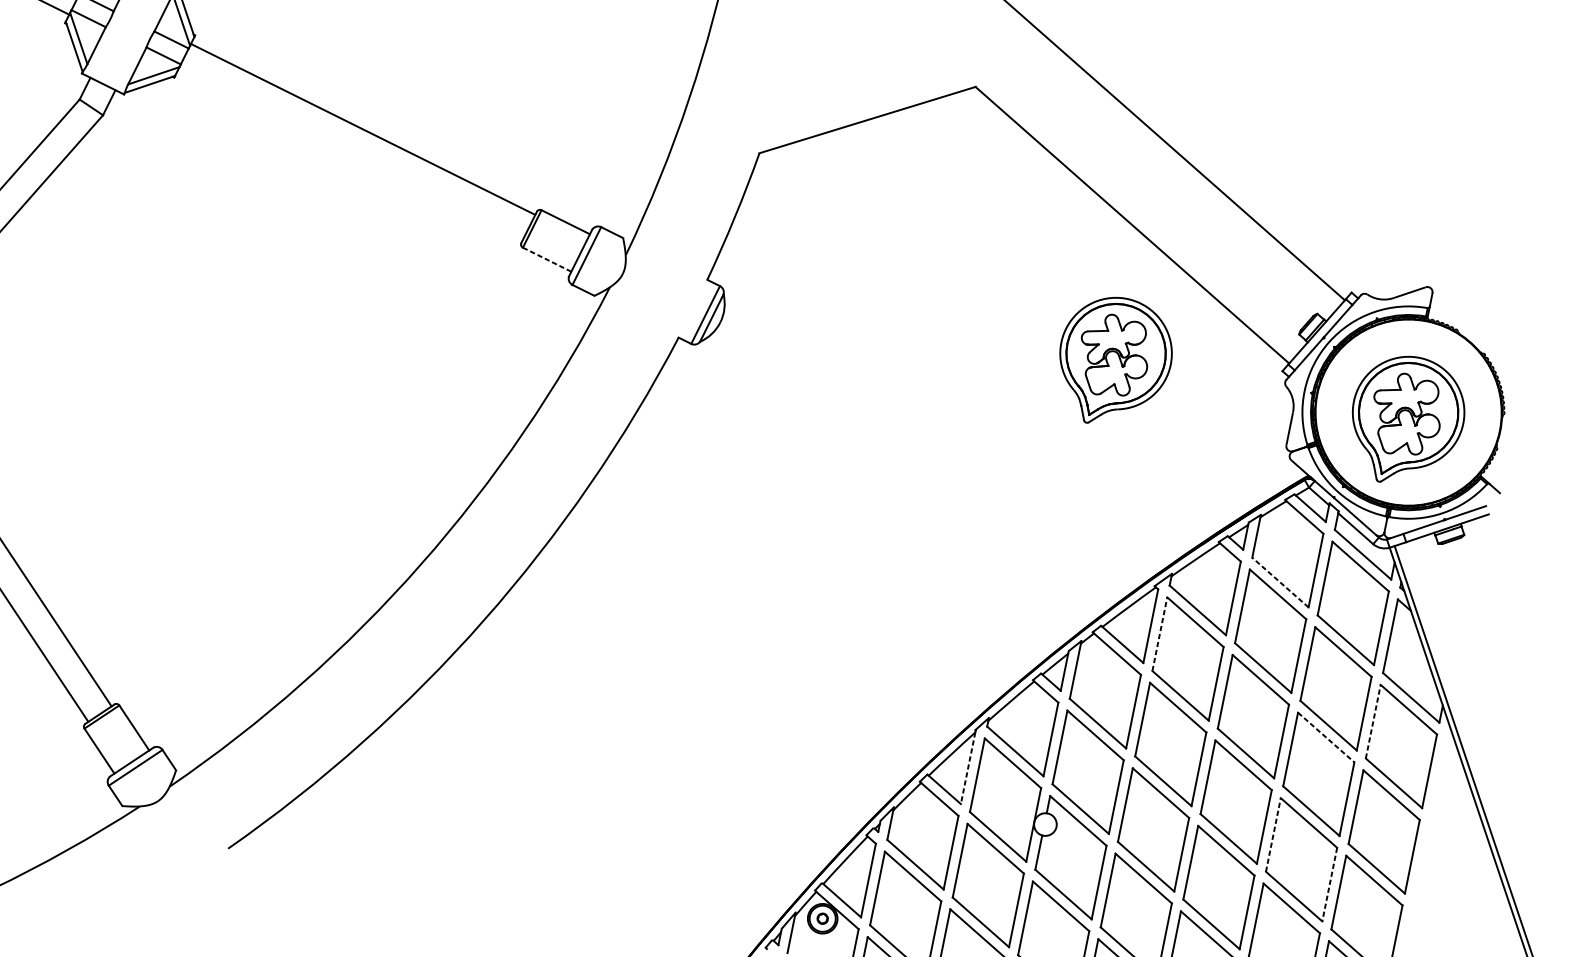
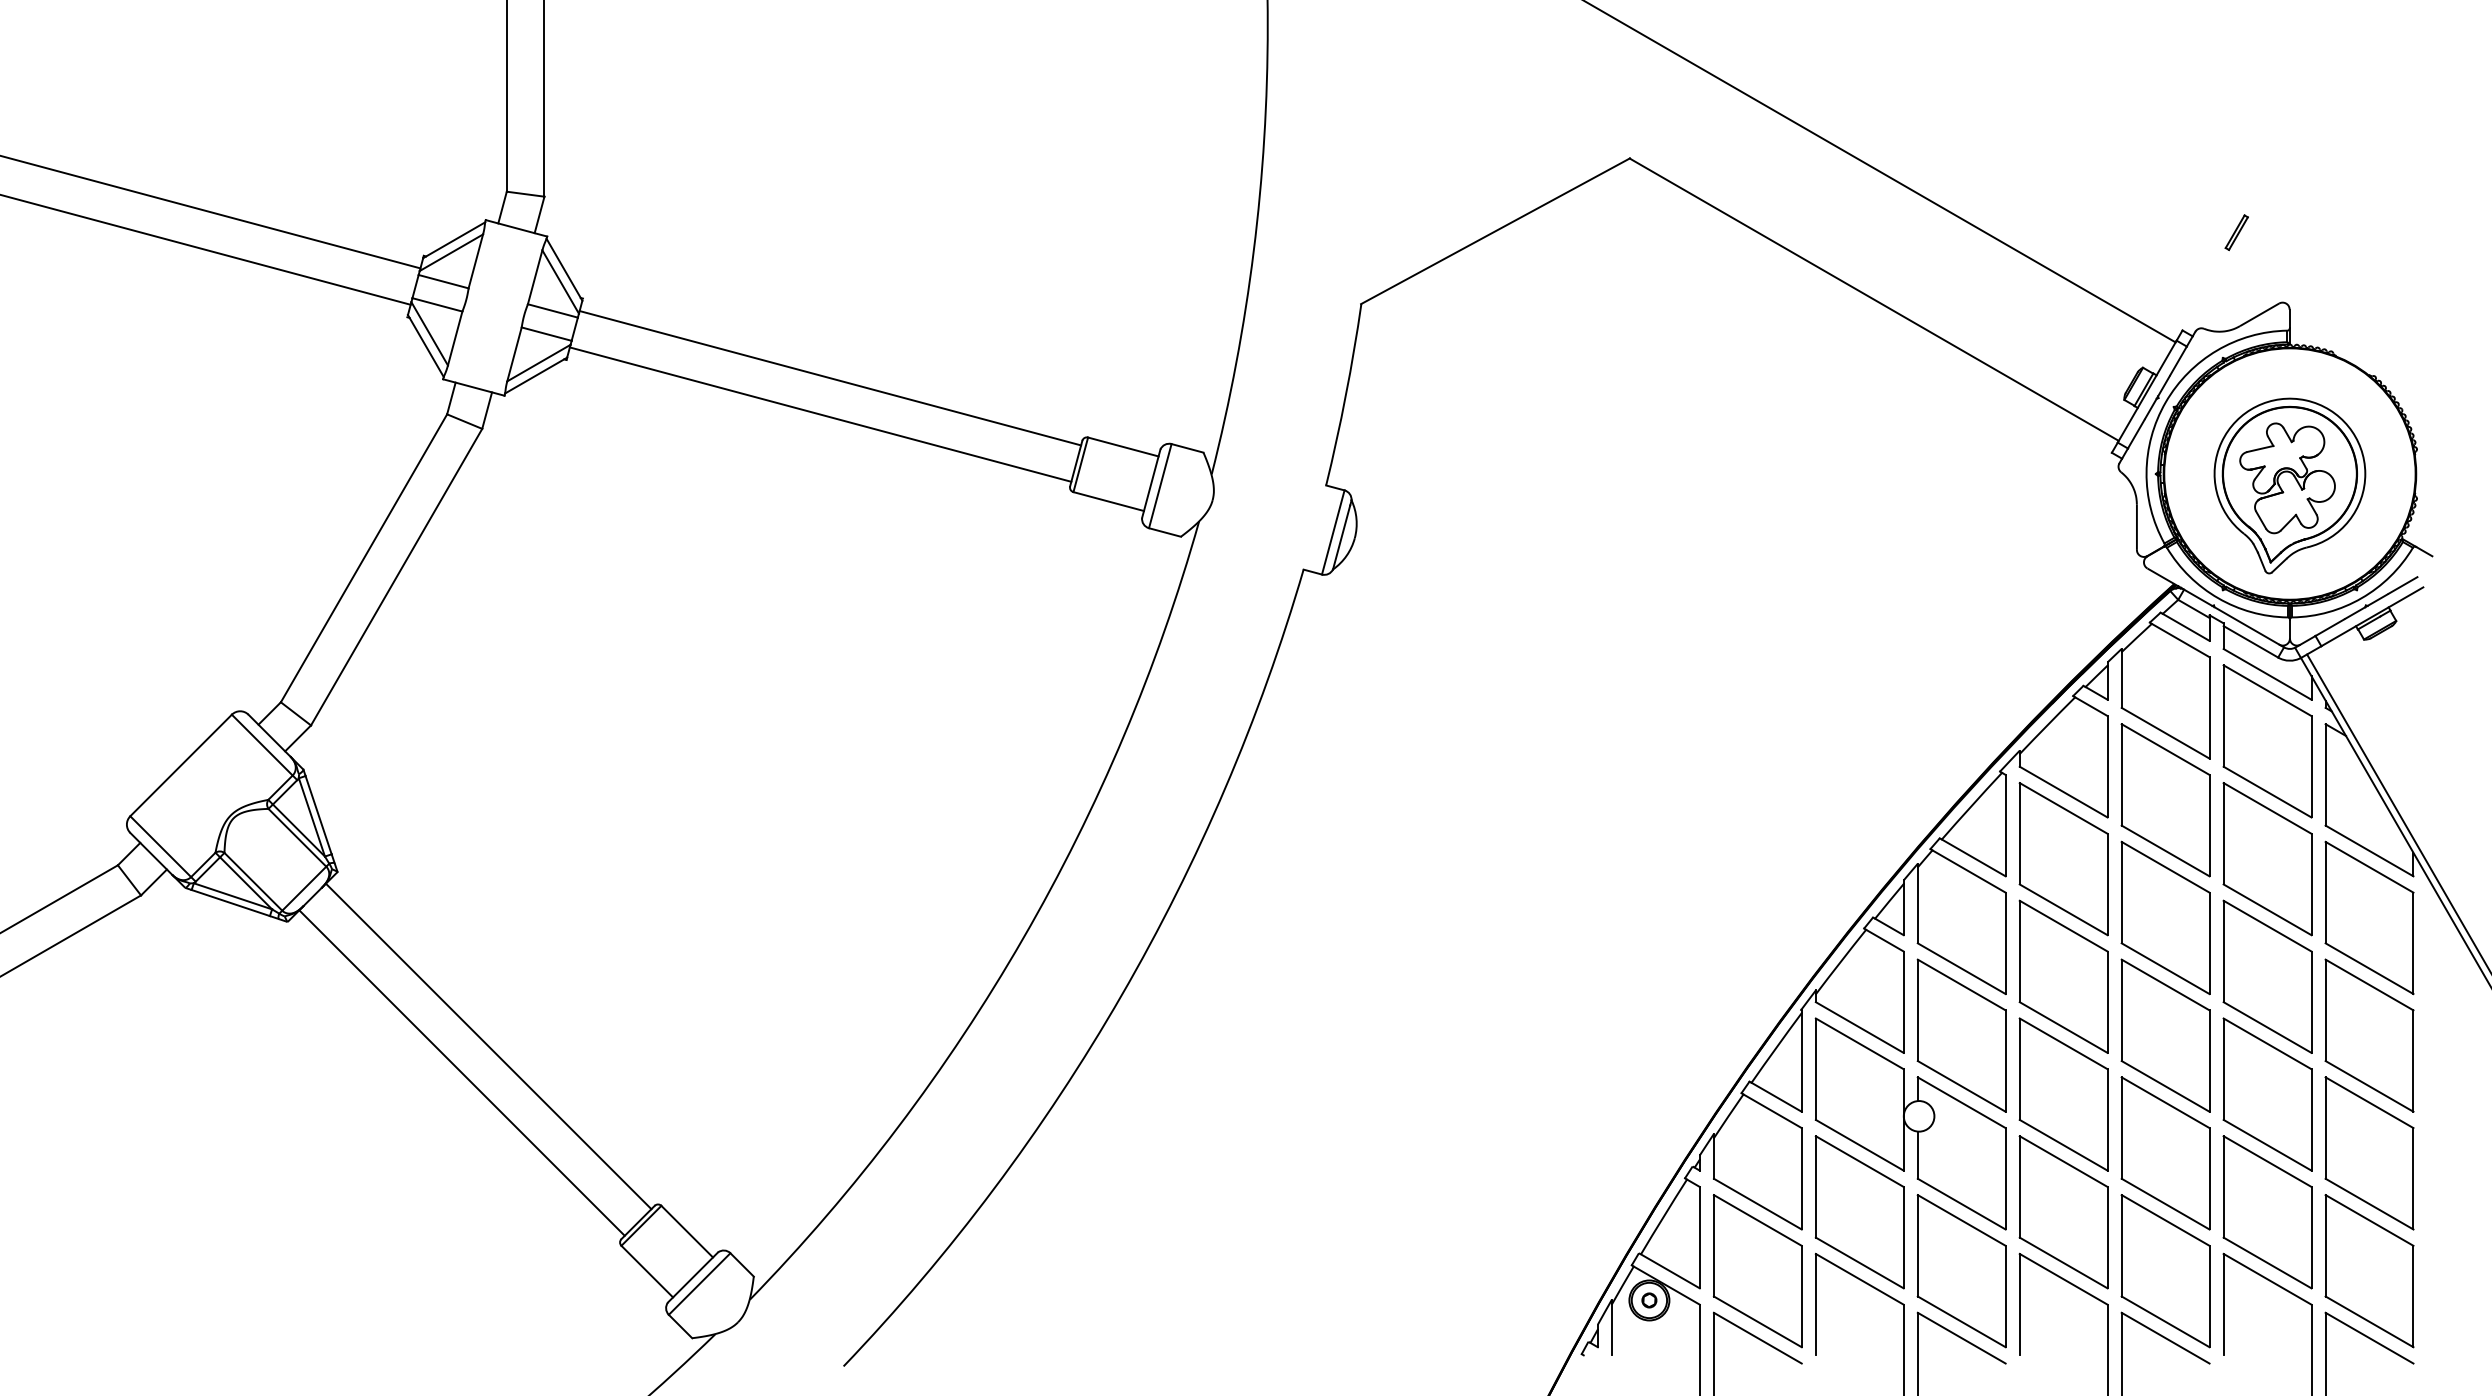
line: (350, 154) -> (820, 414), added
part: (1405, 229) -> (2236, 232), added
line: (547, 259) -> (1109, 501), dashed -> solid
part: (1114, 361) -> (1886, 485), removed
line: (1280, 582) -> (2165, 733), dashed -> solid
line: (1159, 633) -> (2019, 833), dashed -> solid
line: (1373, 721) -> (2325, 892), dashed -> solid
line: (1326, 737) -> (2267, 926), dashed -> solid
line: (967, 768) -> (1801, 1062), dashed -> solid
line: (1273, 835) -> (2223, 1069), dashed -> solid
line: (1329, 884) -> (2311, 1119), dashed -> solid

